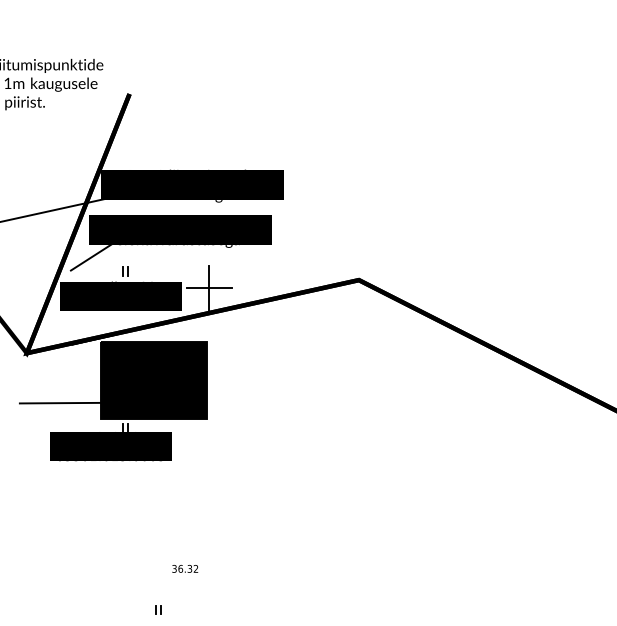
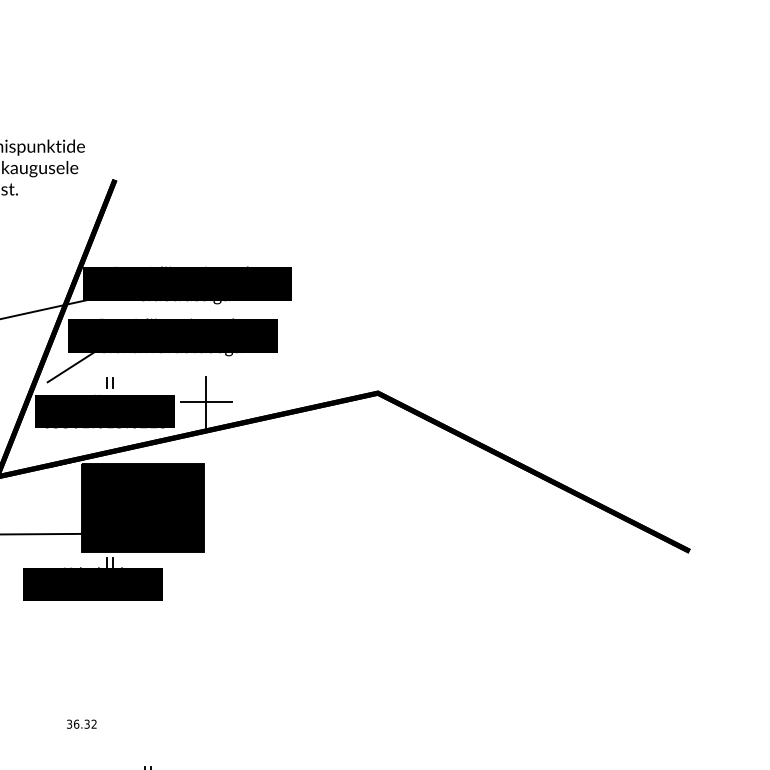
text: (184, 568) -> (81, 723), moved

